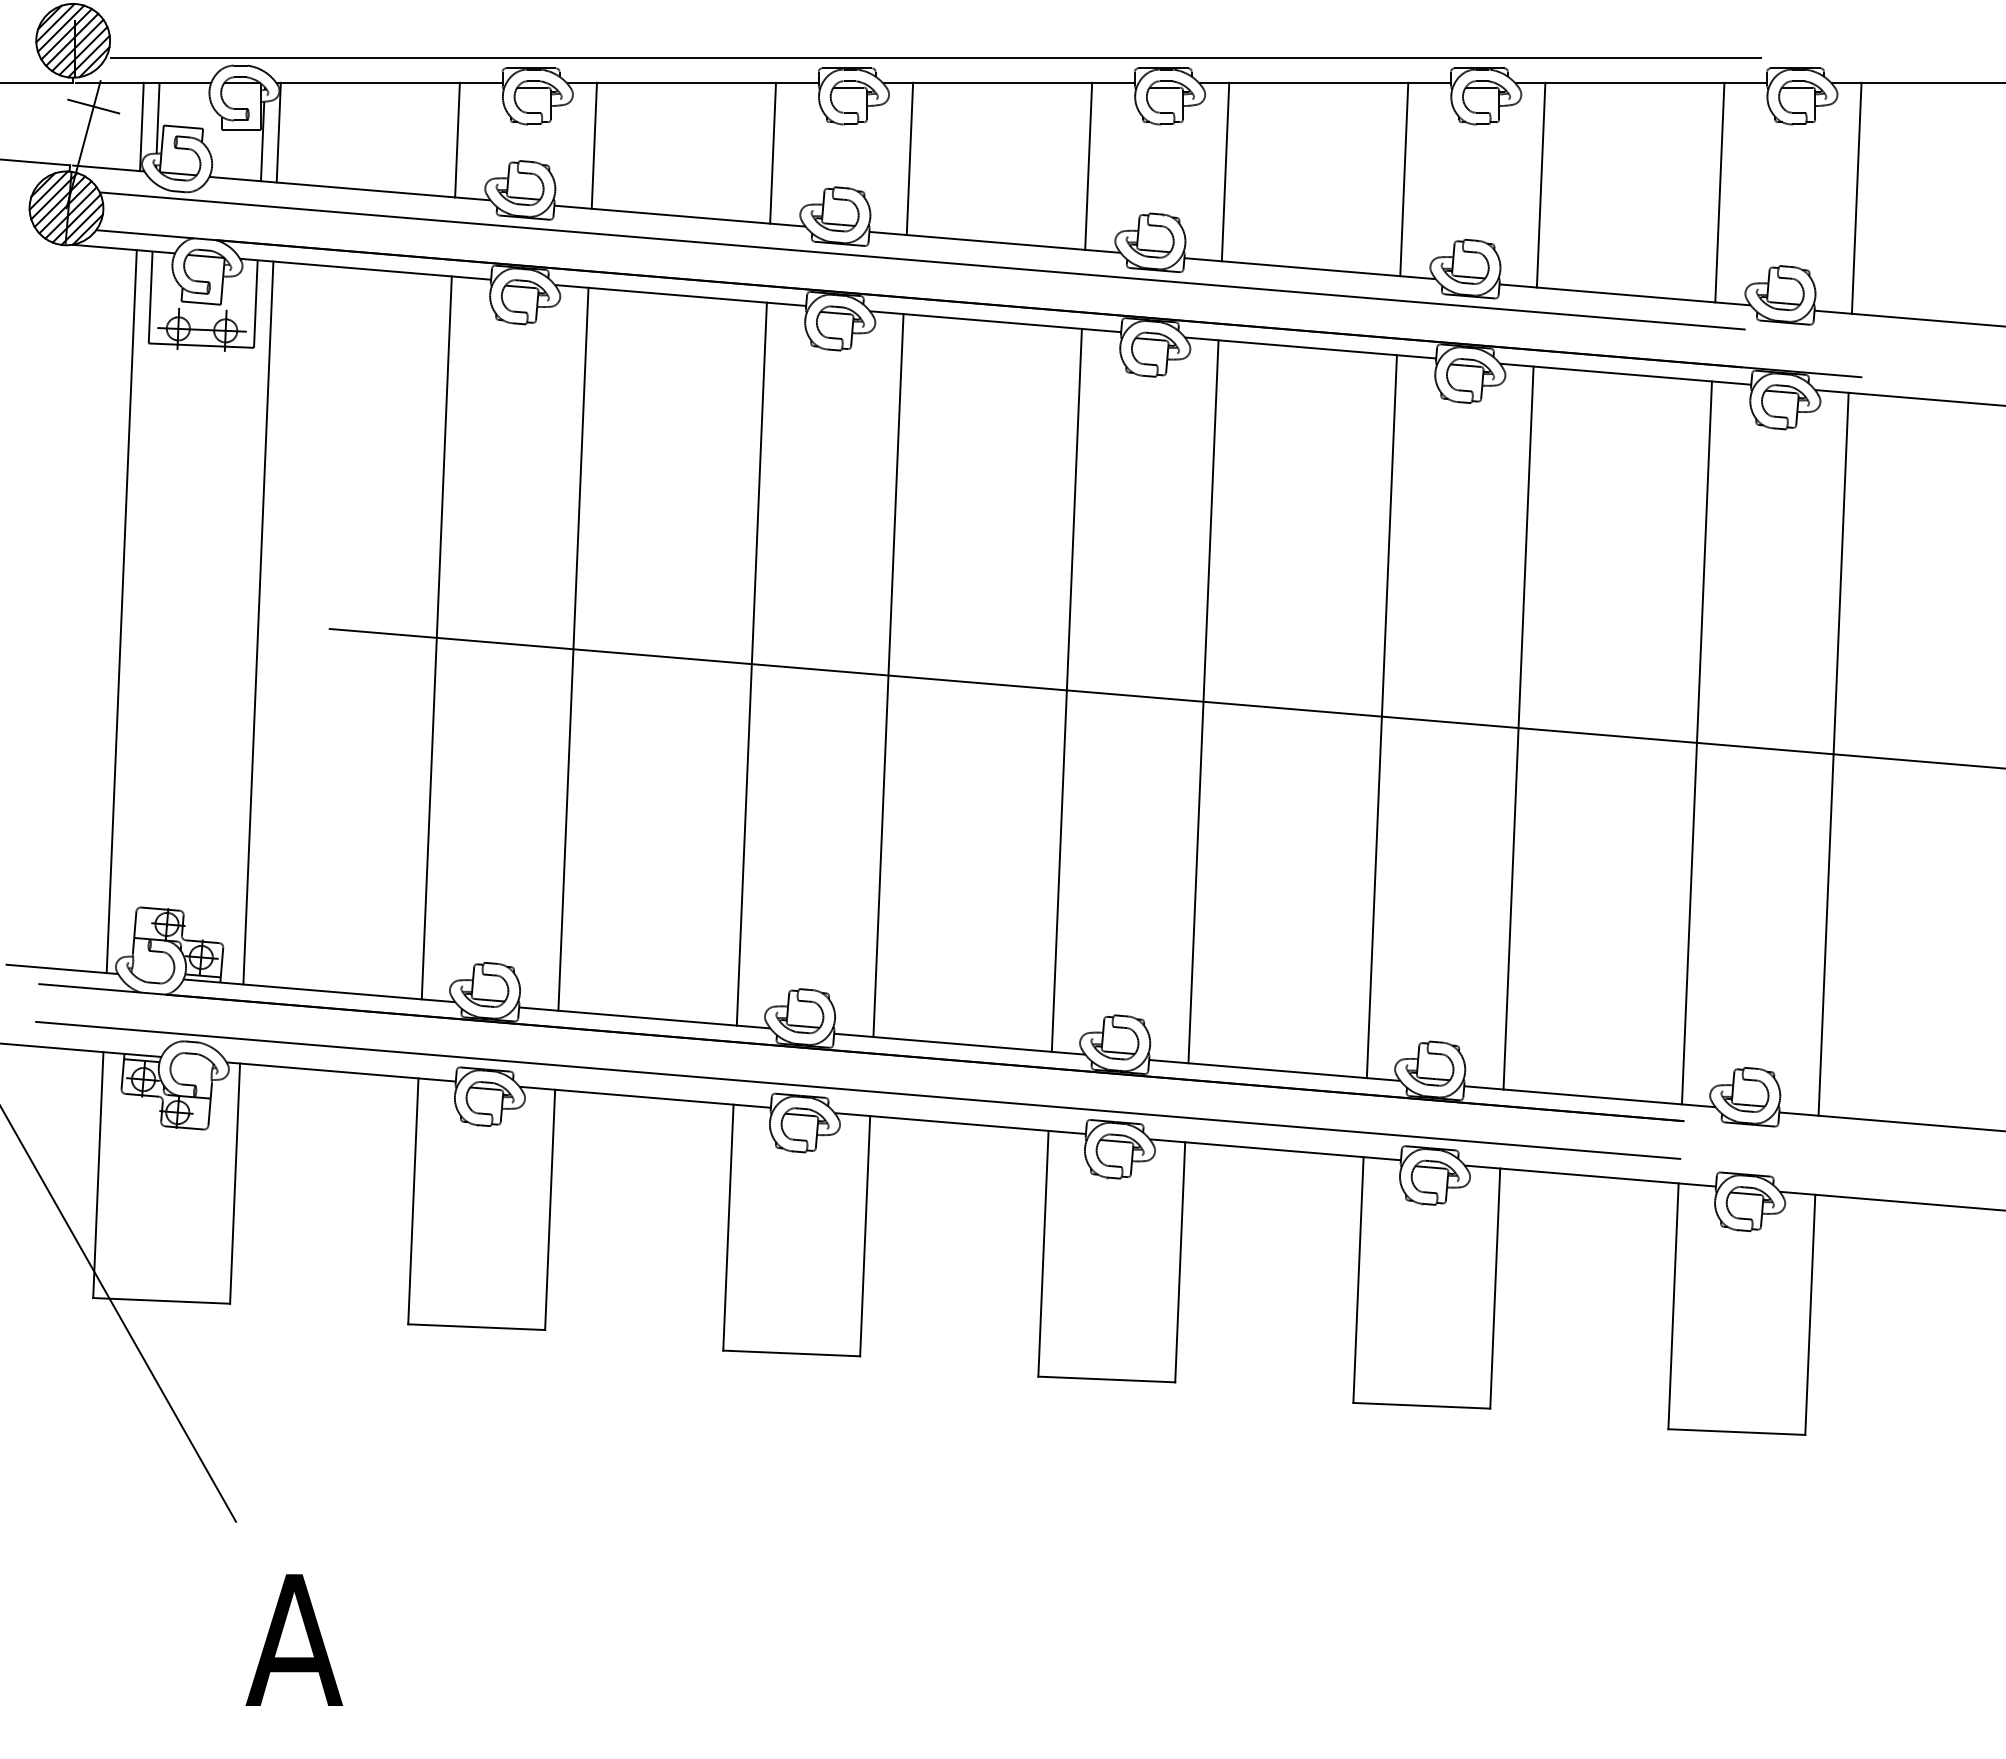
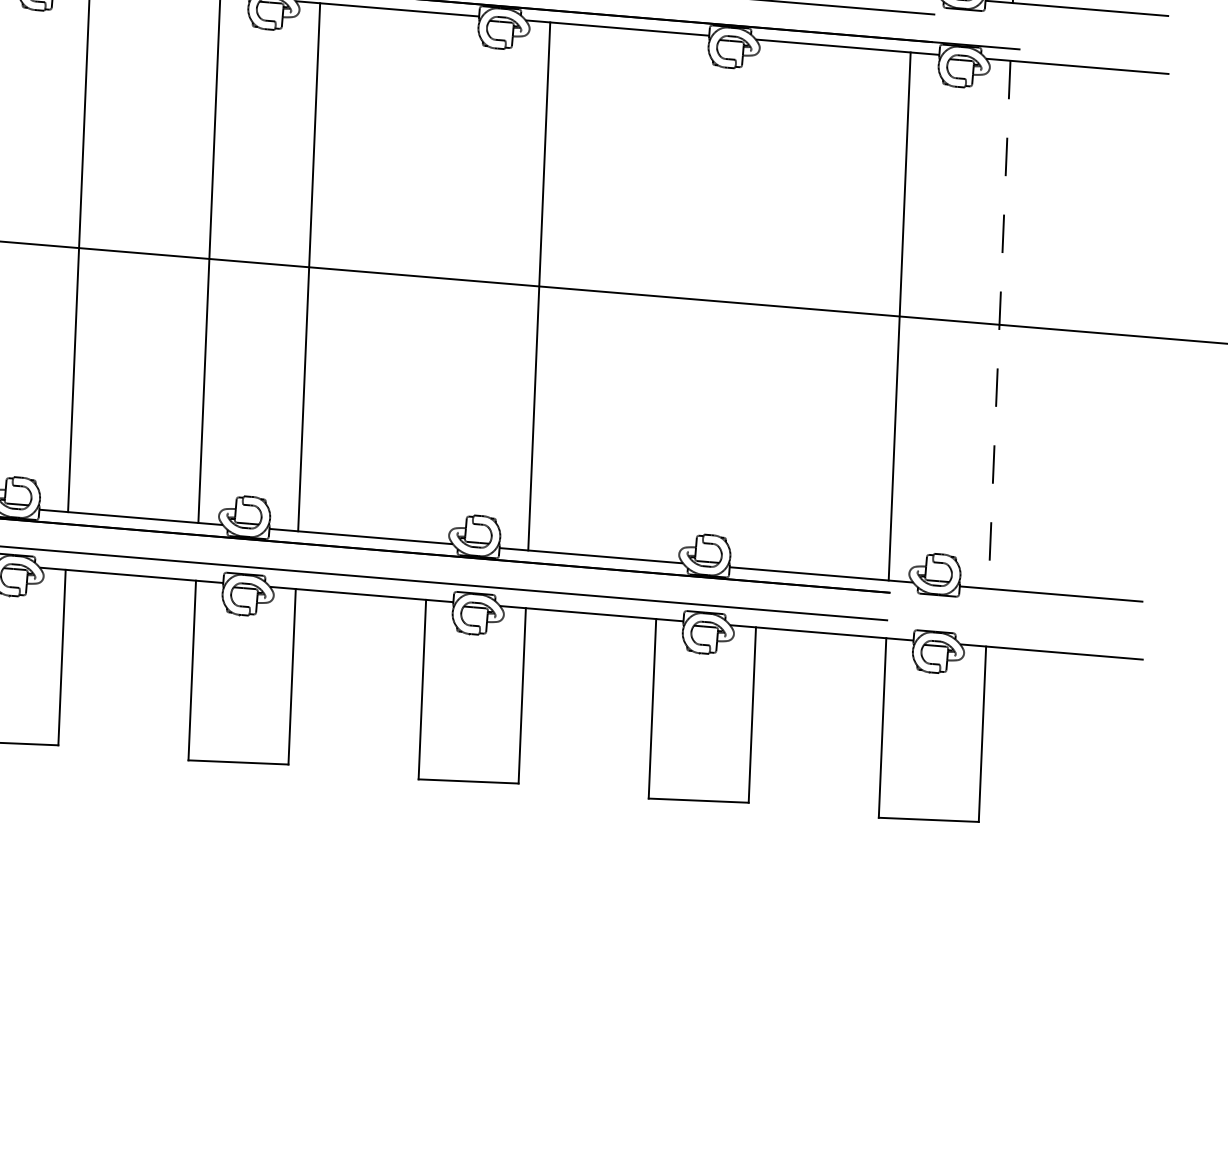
line: (1066, 689) -> (439, 277), removed
line: (1381, 716) -> (669, 297), removed
line: (1518, 727) -> (769, 305), removed
line: (1833, 754) -> (999, 324), solid -> dashed

